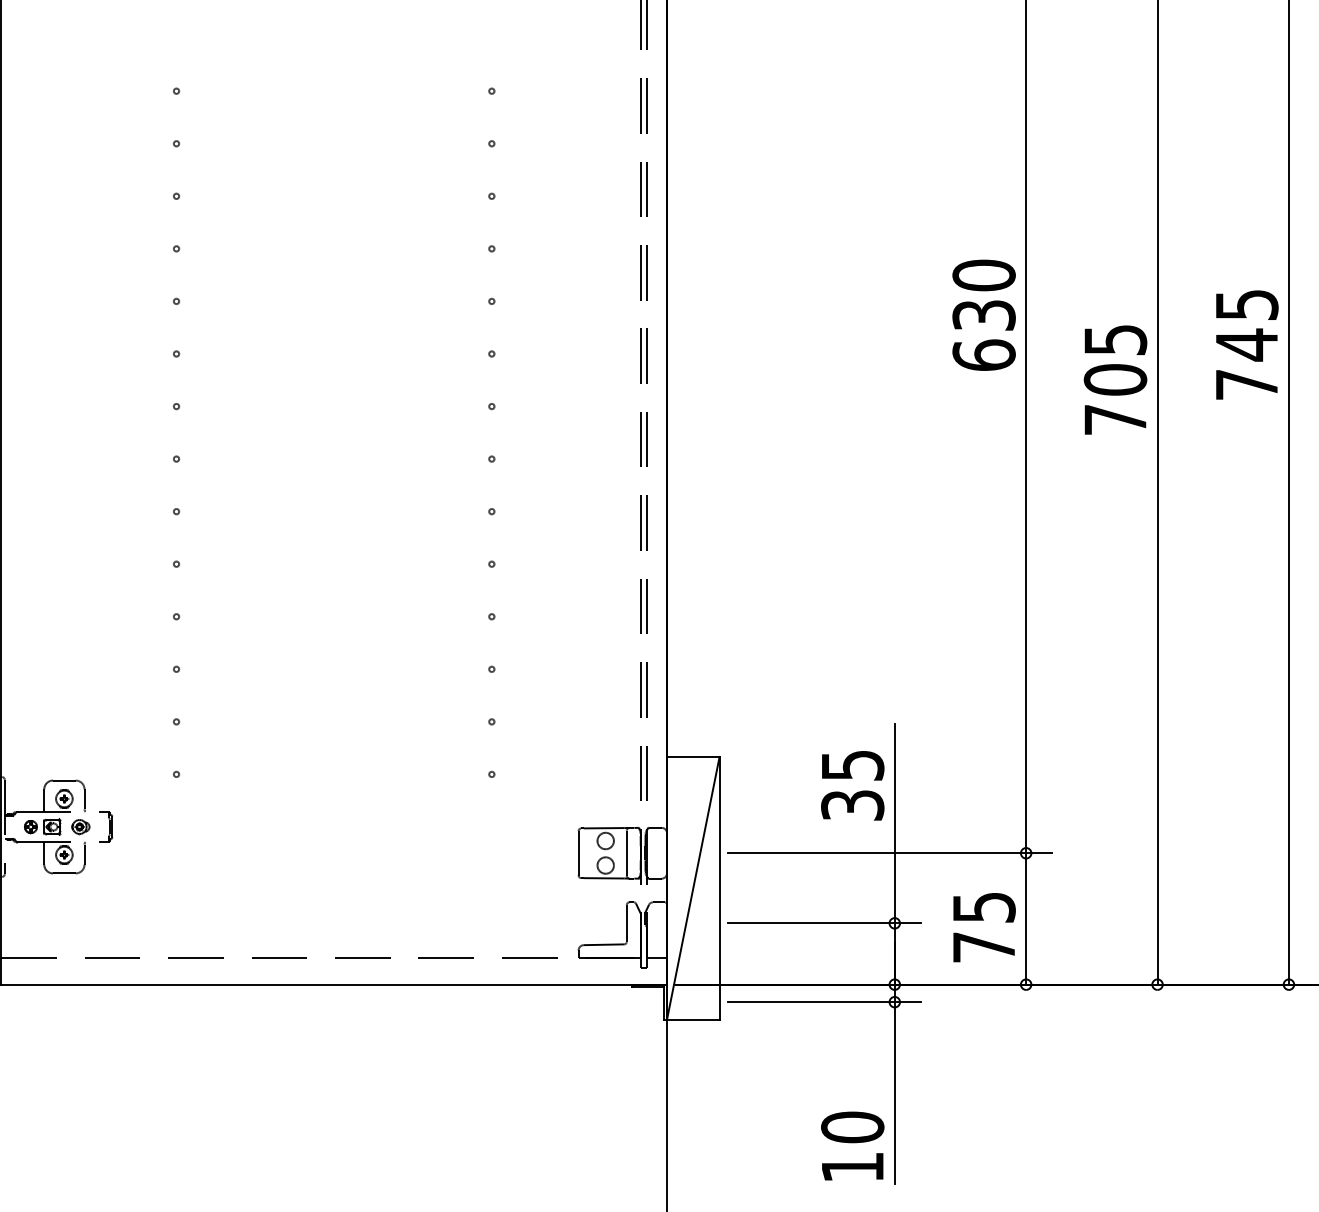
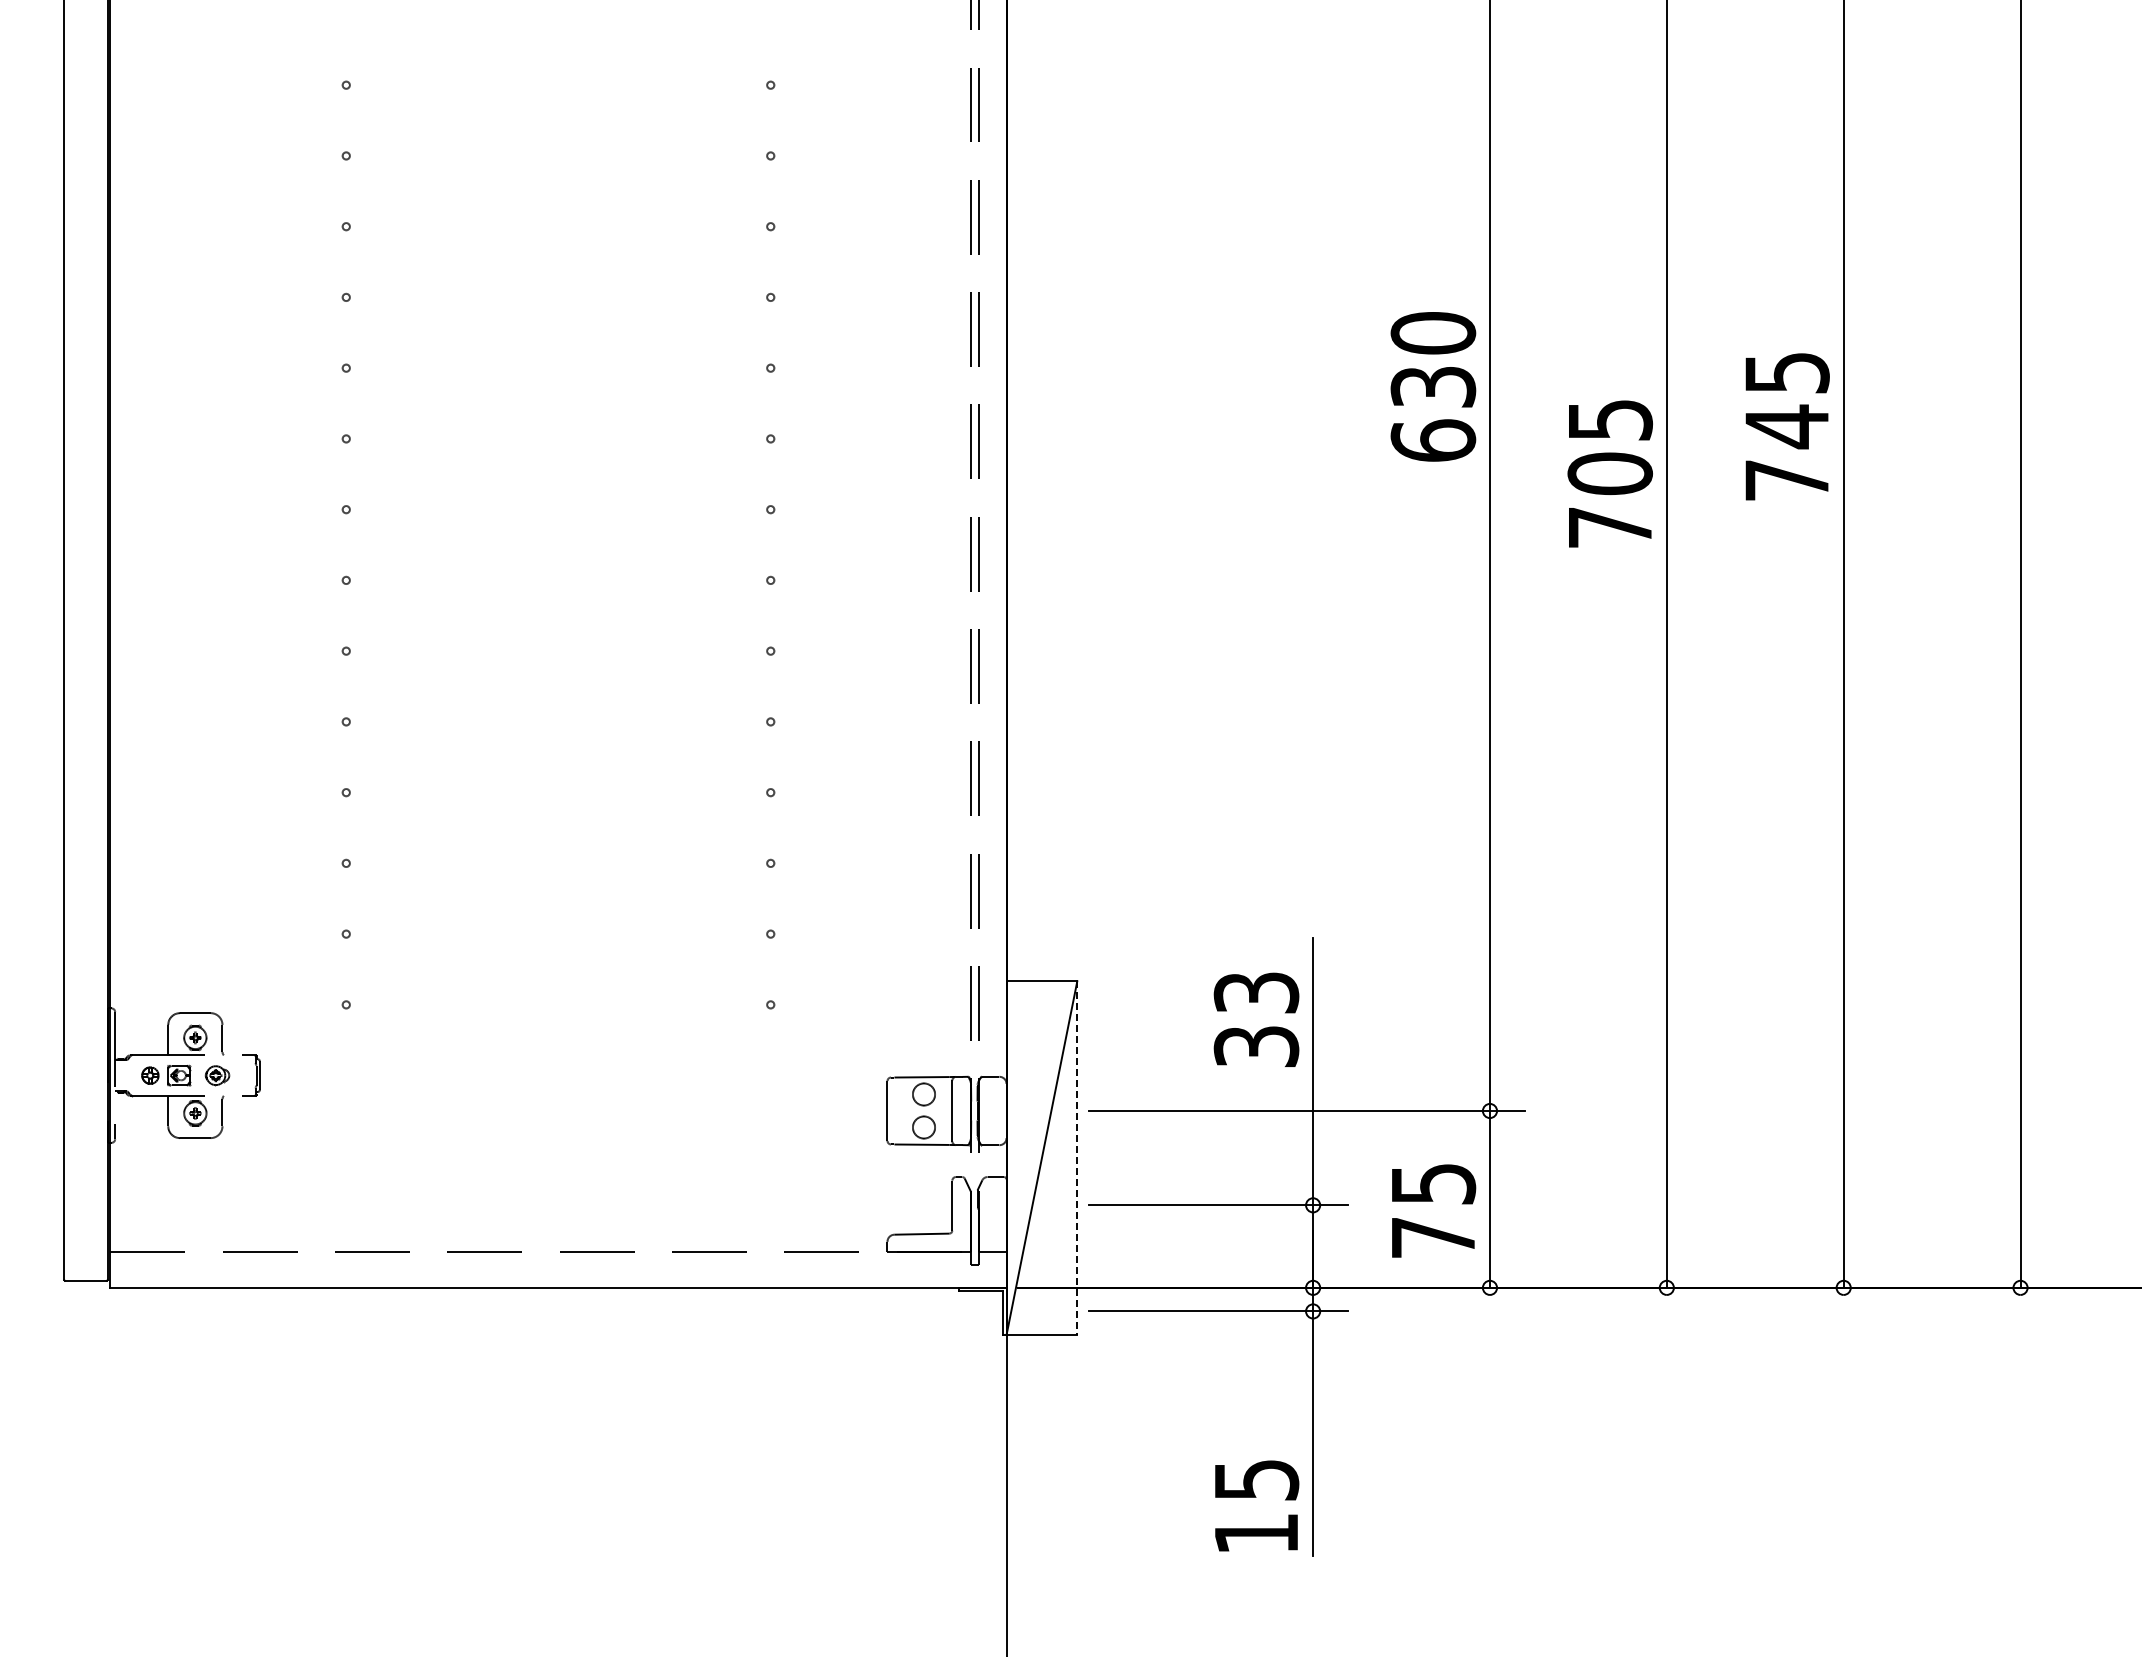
text: (851, 765) -> (1255, 992), 35 -> 33
line: (719, 888) -> (1077, 1158), solid -> dashed
text: (852, 1127) -> (1256, 1479), 10 -> 15

